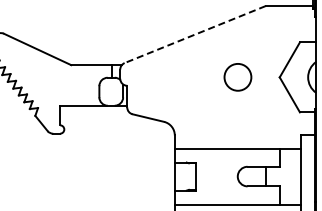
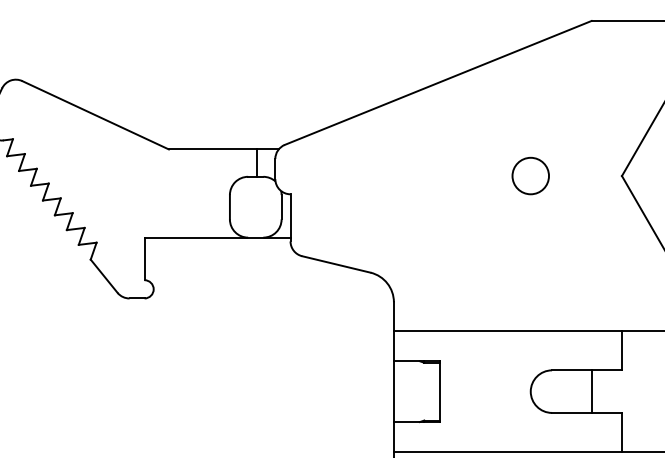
line: (194, 34) -> (436, 82), dashed -> solid
circle: (237, 77) -> (530, 176), size x0.62

